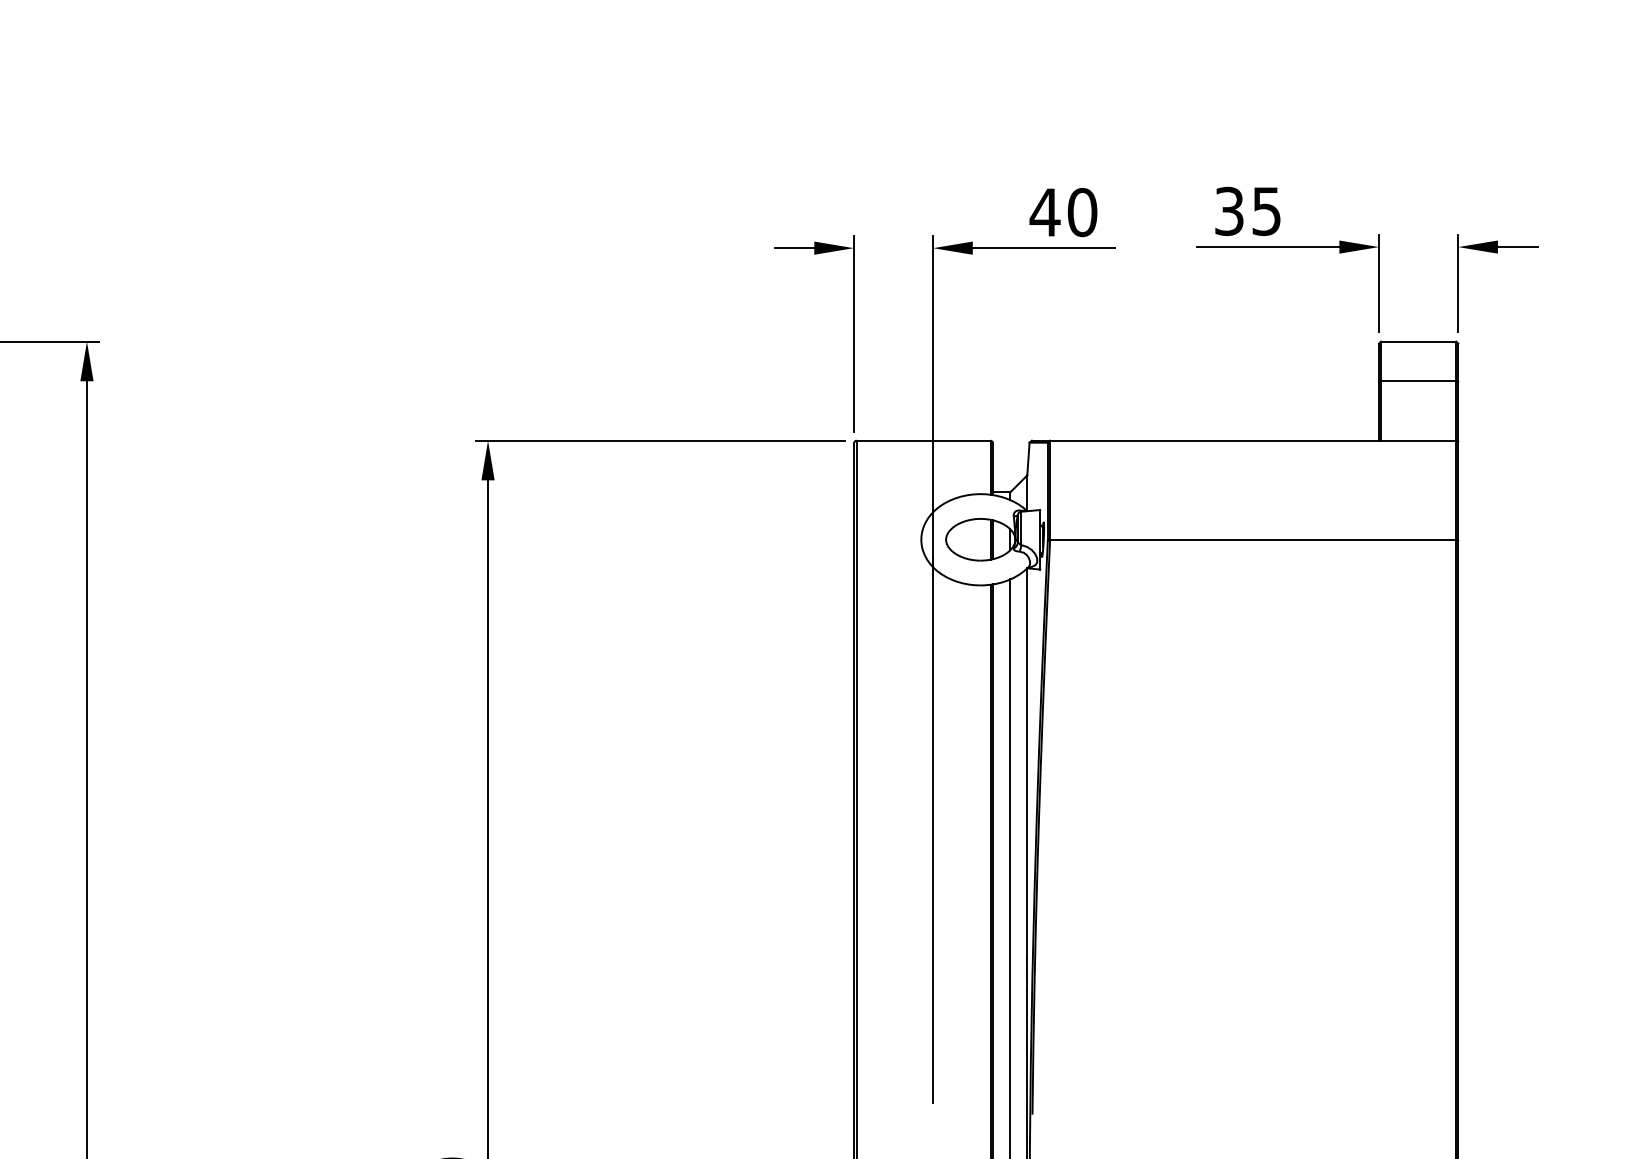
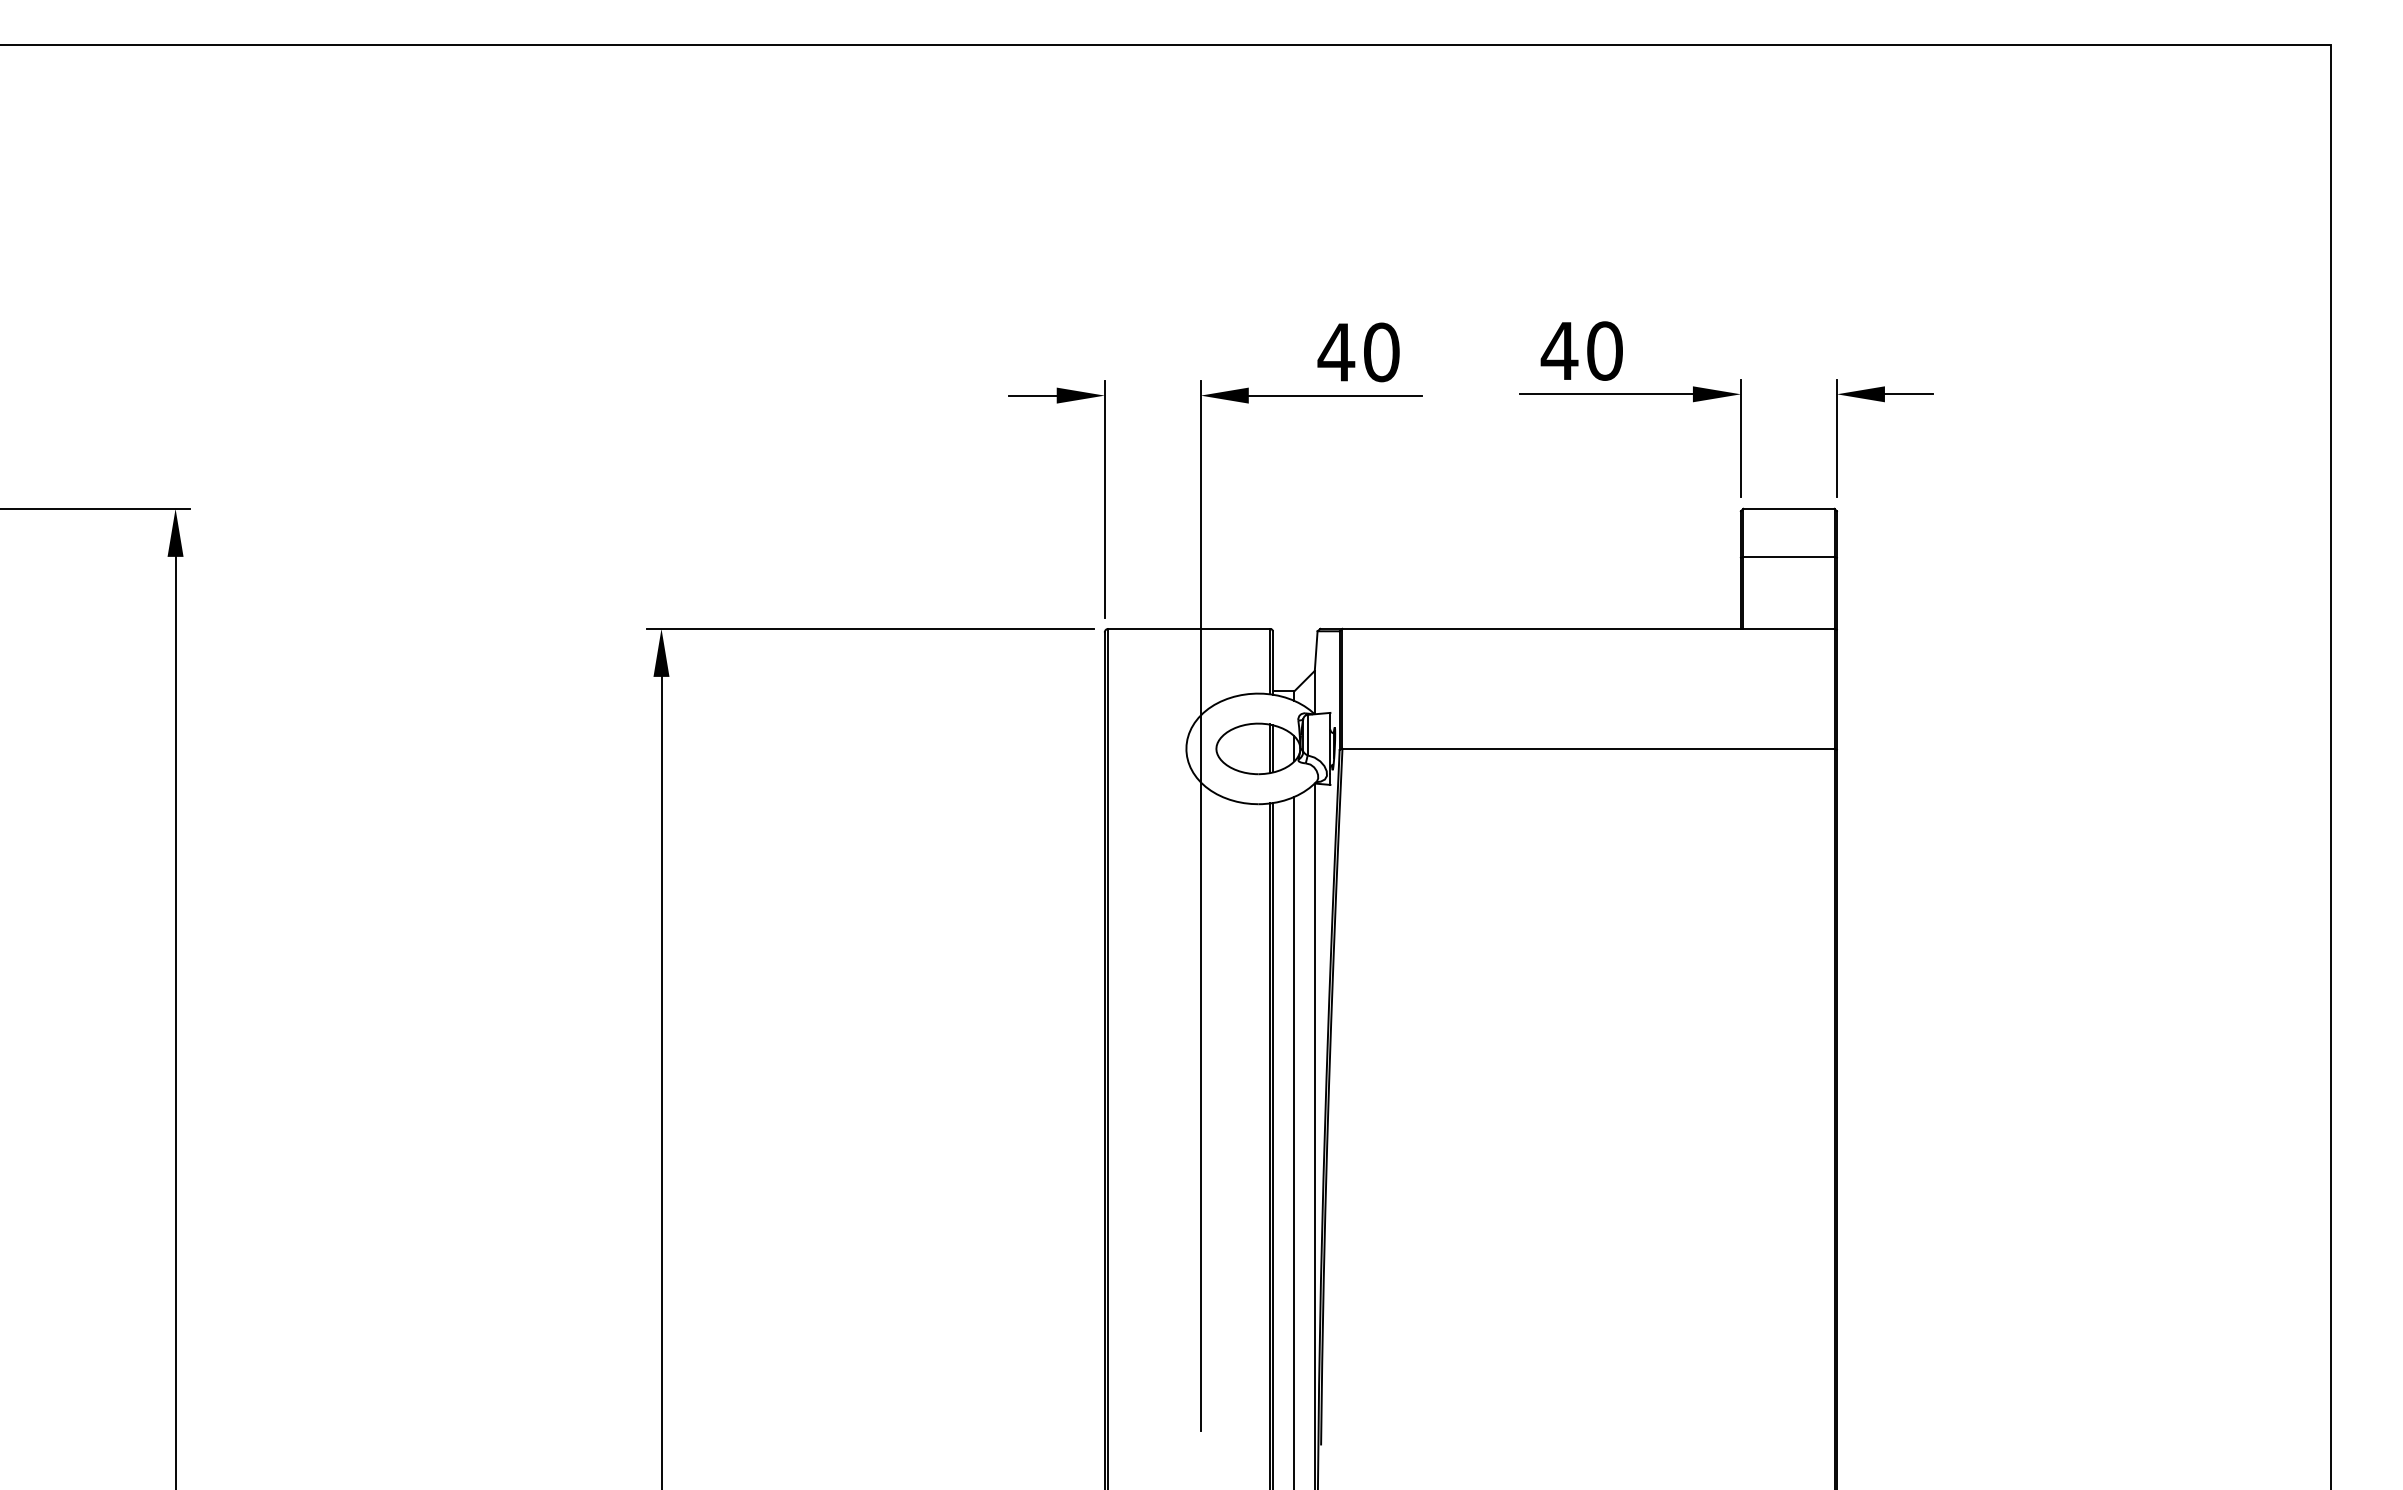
text: (1247, 210) -> (1581, 350), 35 -> 40

